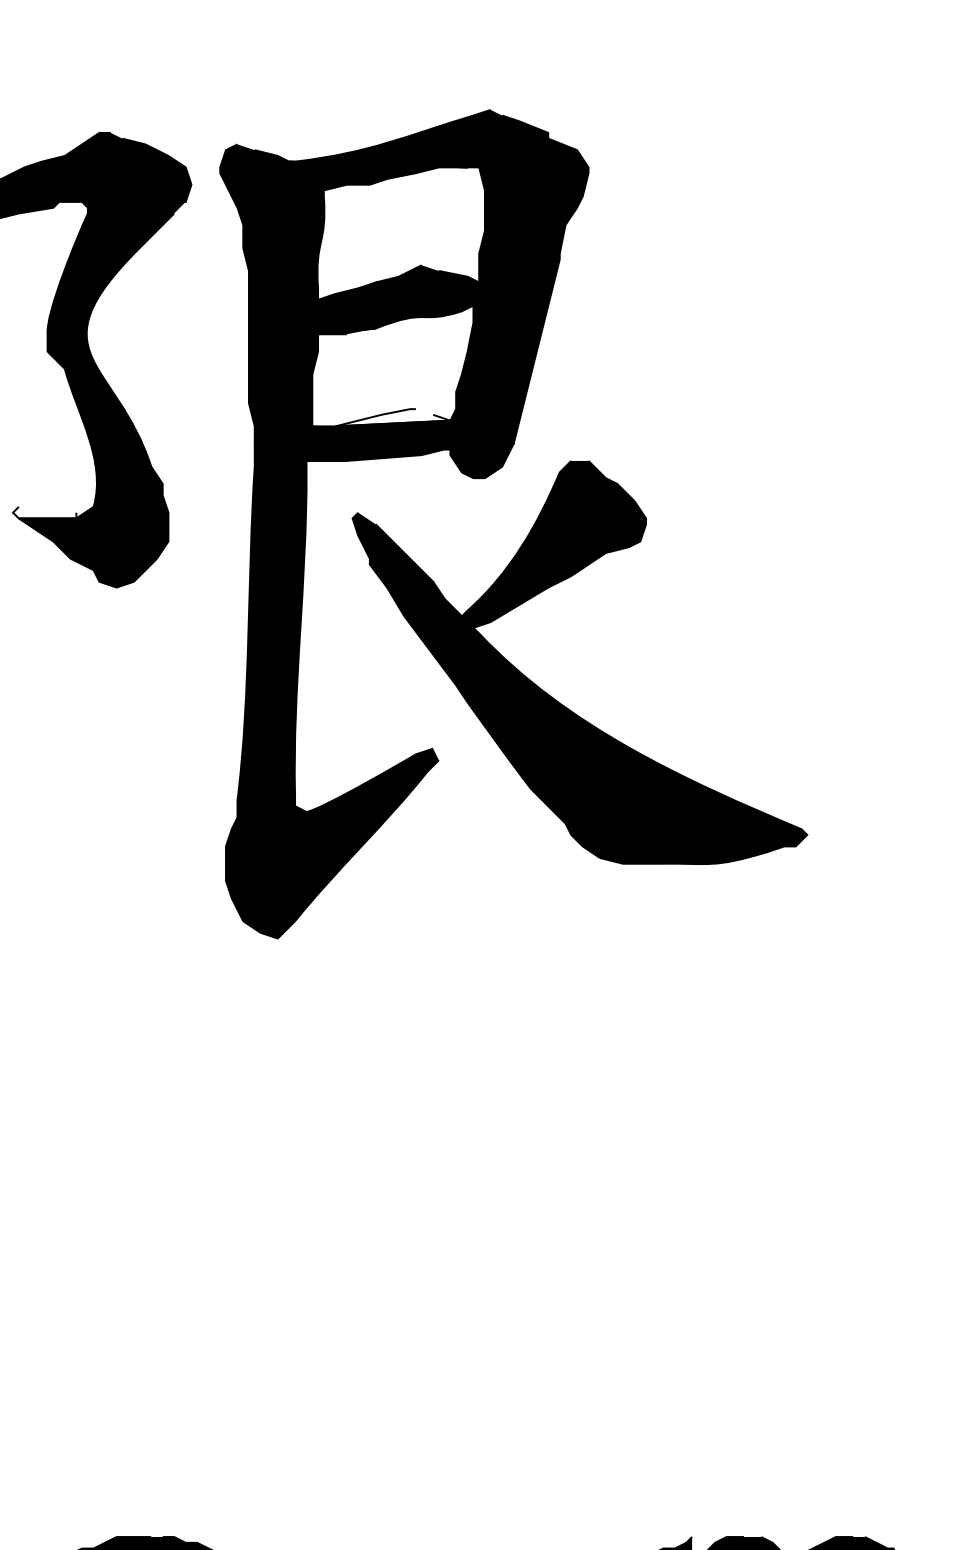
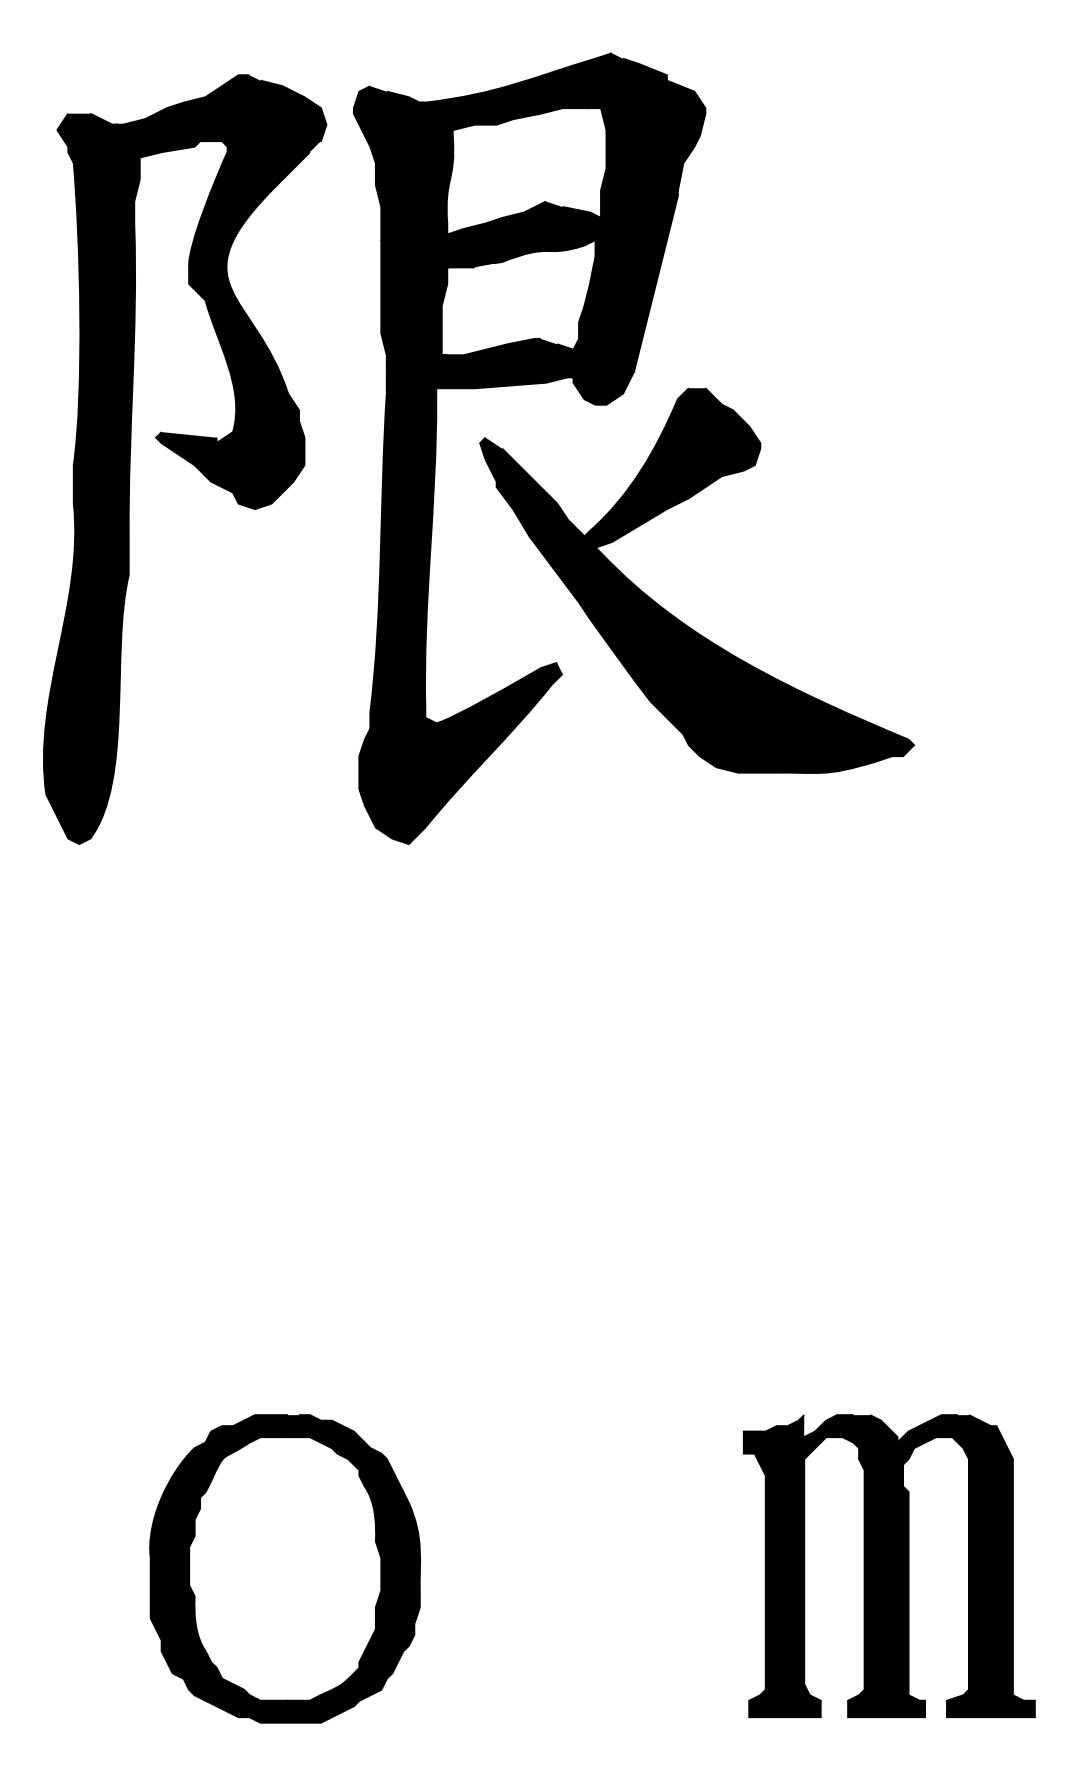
fill: (392, 417) -> (518, 346), added
fill: (44, 512) -> (186, 437), added

